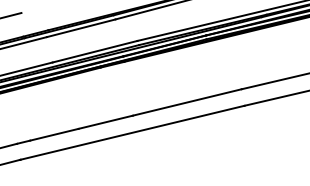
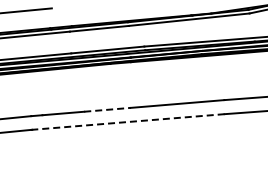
line: (106, 121) -> (108, 109), solid -> dashed
line: (132, 132) -> (128, 121), solid -> dashed

